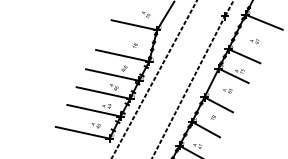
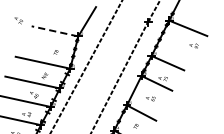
text: (146, 14) -> (19, 20), moved
line: (133, 25) -> (54, 31), solid -> dashed
text: (254, 41) -> (193, 46), moved

